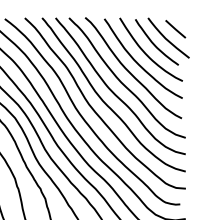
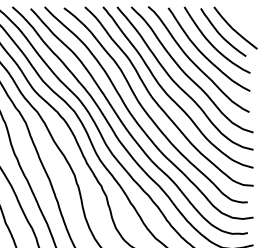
line: (175, 28) -> (242, 18), removed

